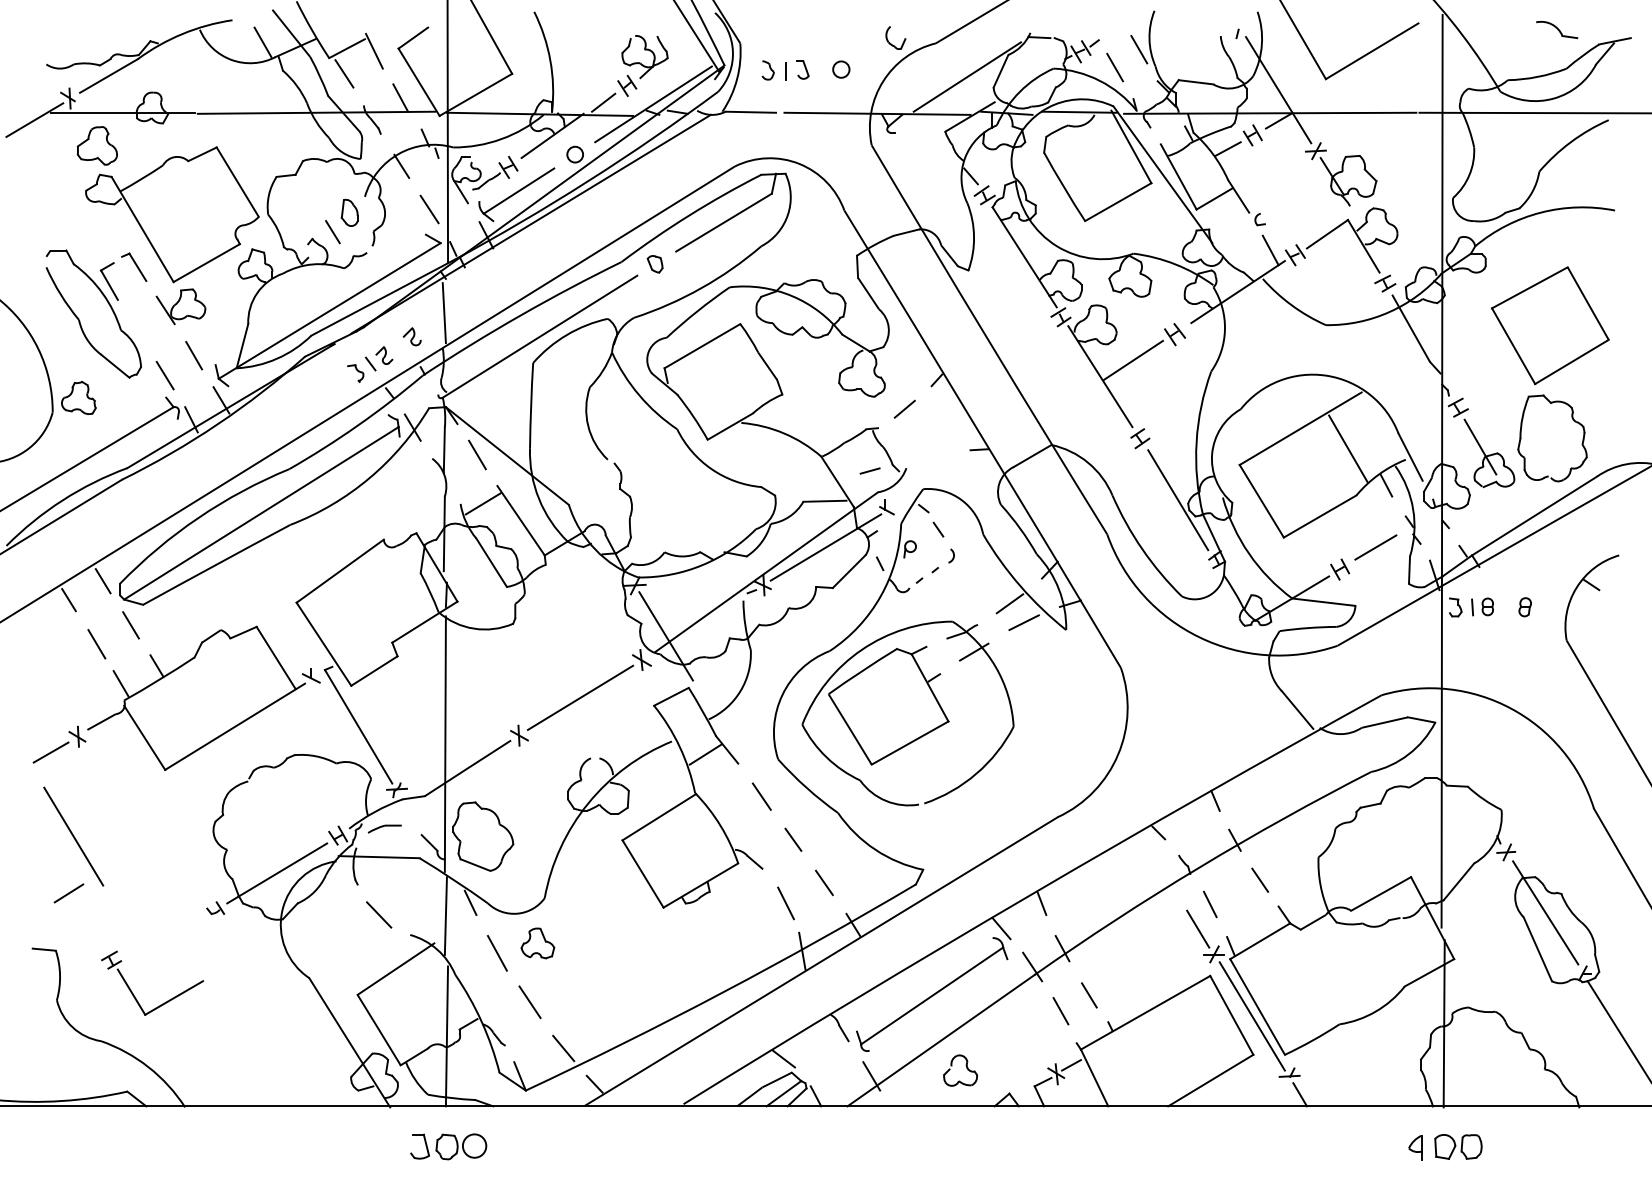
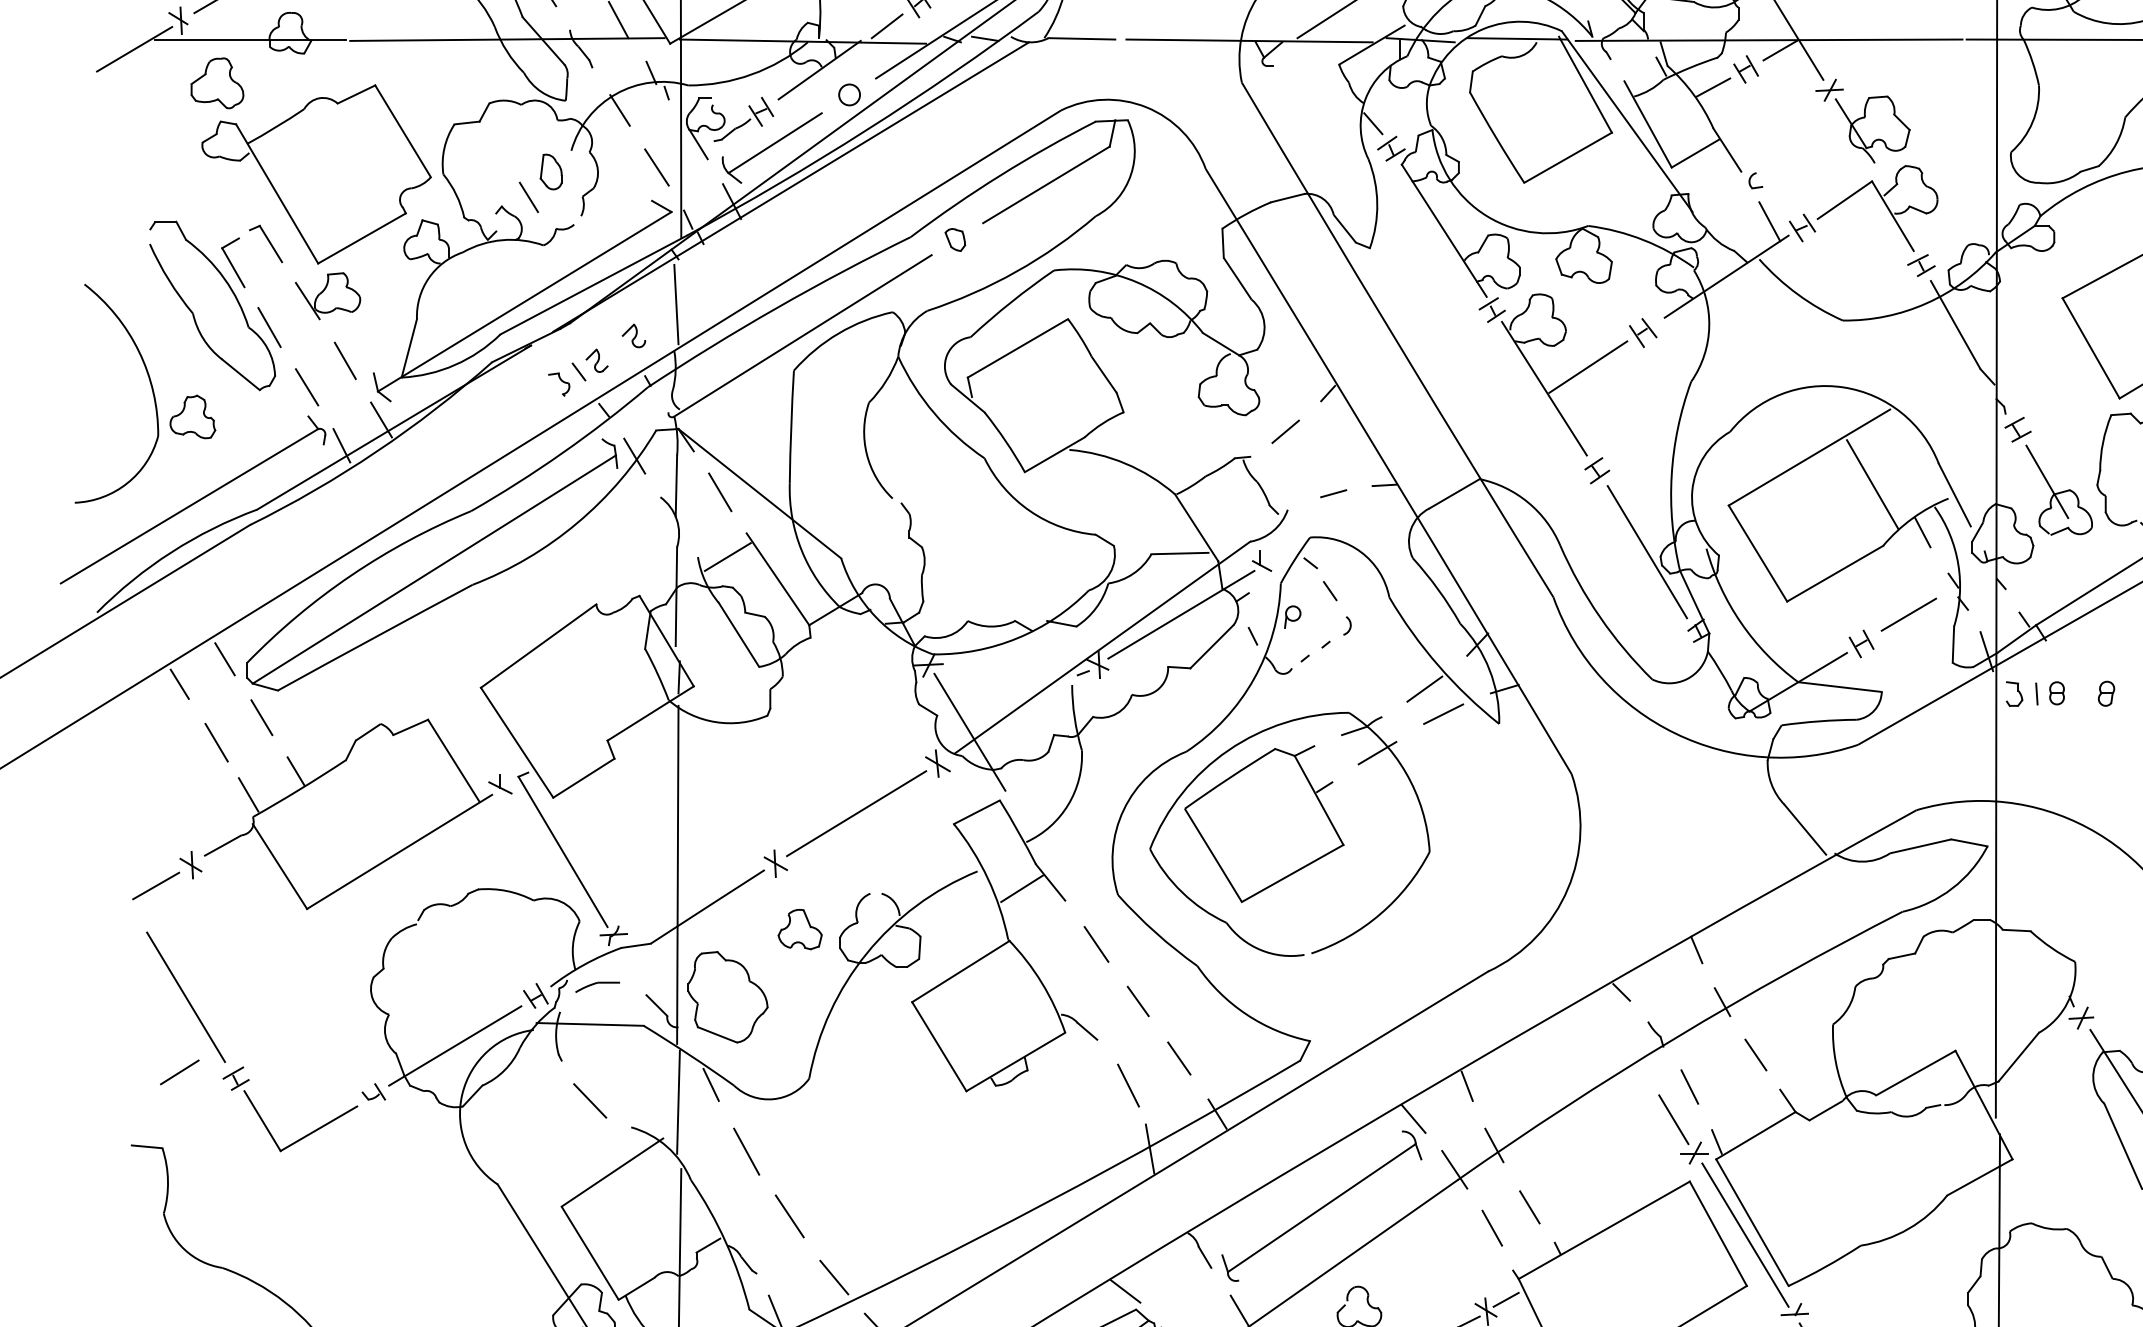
line: (136, 330) -> (269, 327), added
line: (869, 470) -> (1332, 492), moved
part: (537, 943) -> (799, 929), moved
part: (132, 991) -> (263, 1120), moved

